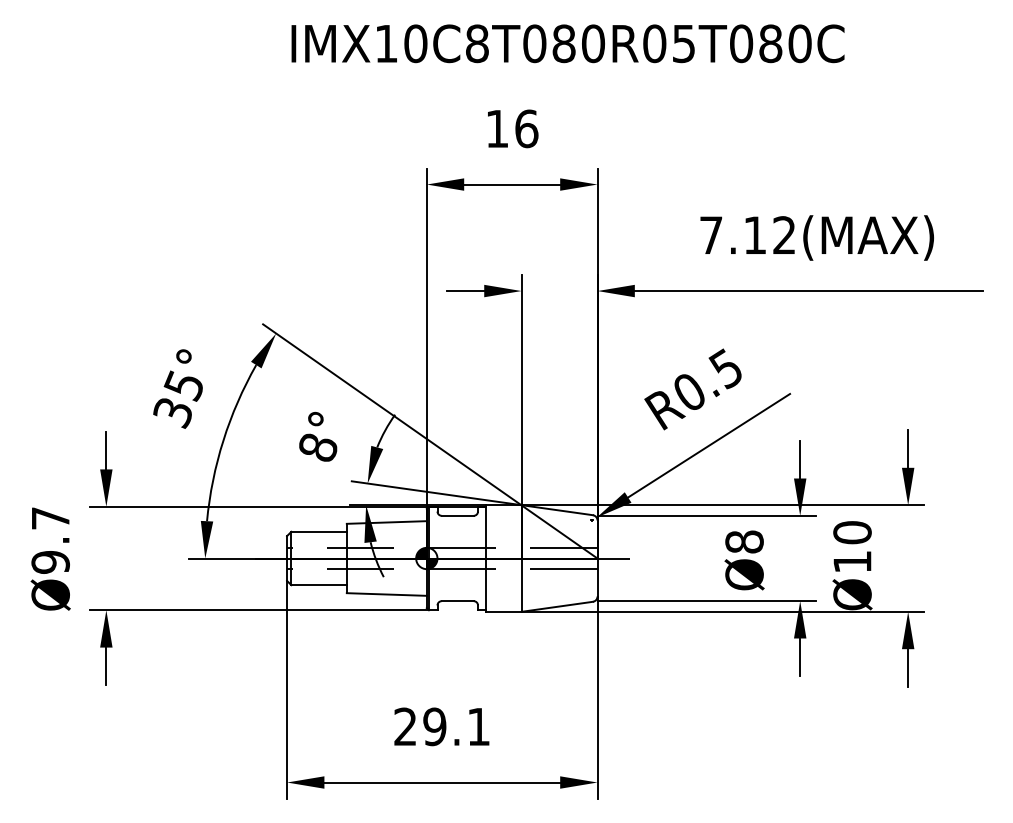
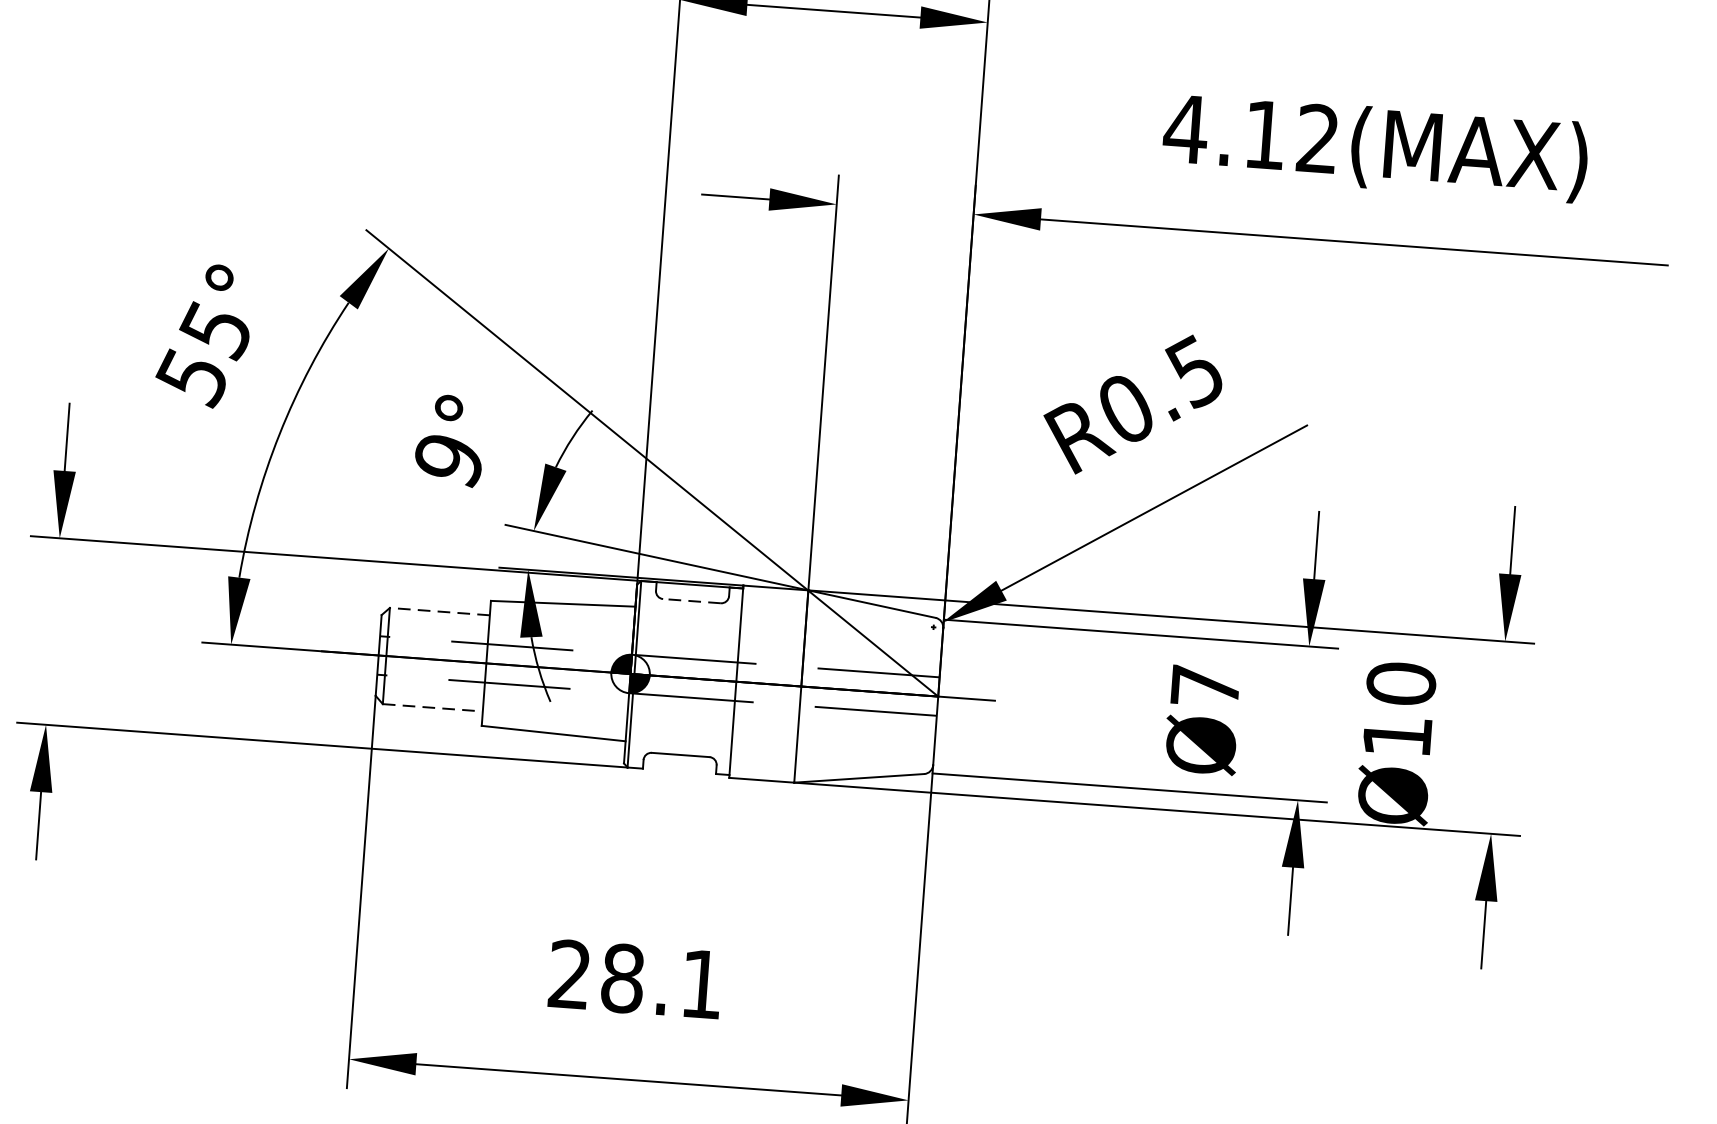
text: (711, 234) -> (1186, 127), 7.12(MAX) -> 4.12(MAX)
text: (171, 412) -> (189, 376), 35° -> 55°
text: (318, 447) -> (449, 459), 8° -> 9°
line: (457, 515) -> (691, 600), solid -> dashed
line: (319, 531) -> (440, 611), solid -> dashed
text: (744, 541) -> (1205, 685), Ø8 -> Ø7
line: (319, 585) -> (433, 708), solid -> dashed
text: (434, 726) -> (622, 977), 29.1 -> 28.1

